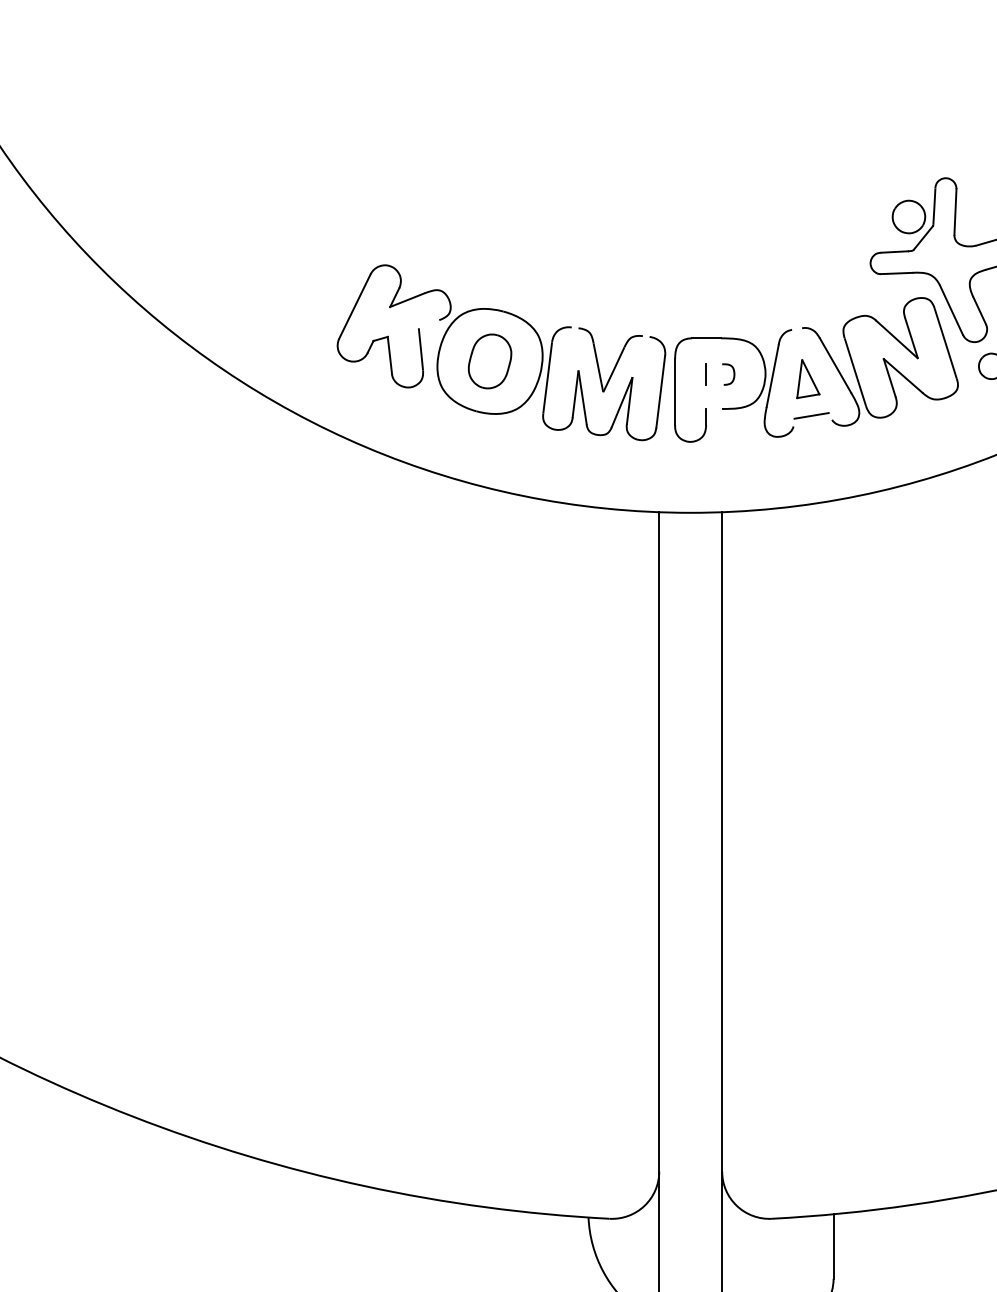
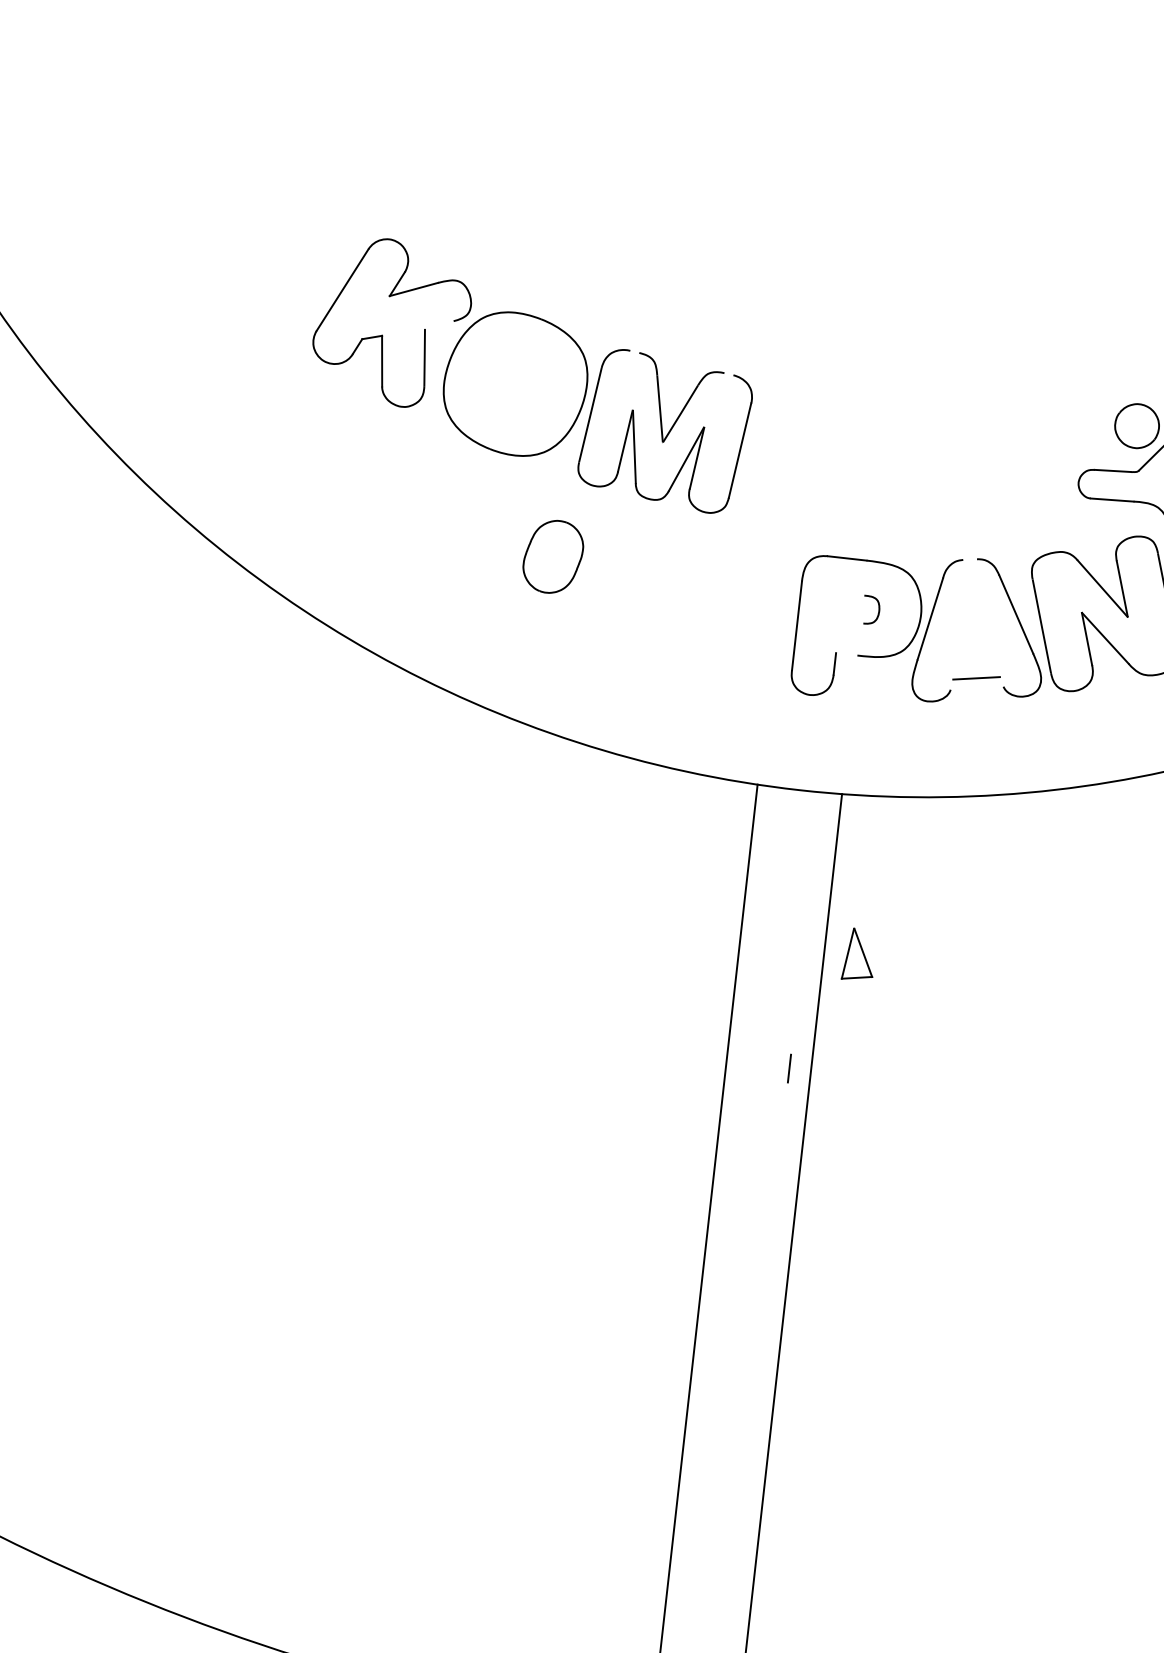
part: (501, 352) -> (532, 373), moved
line: (705, 374) -> (788, 1068), moved
part: (808, 379) -> (859, 955), moved

